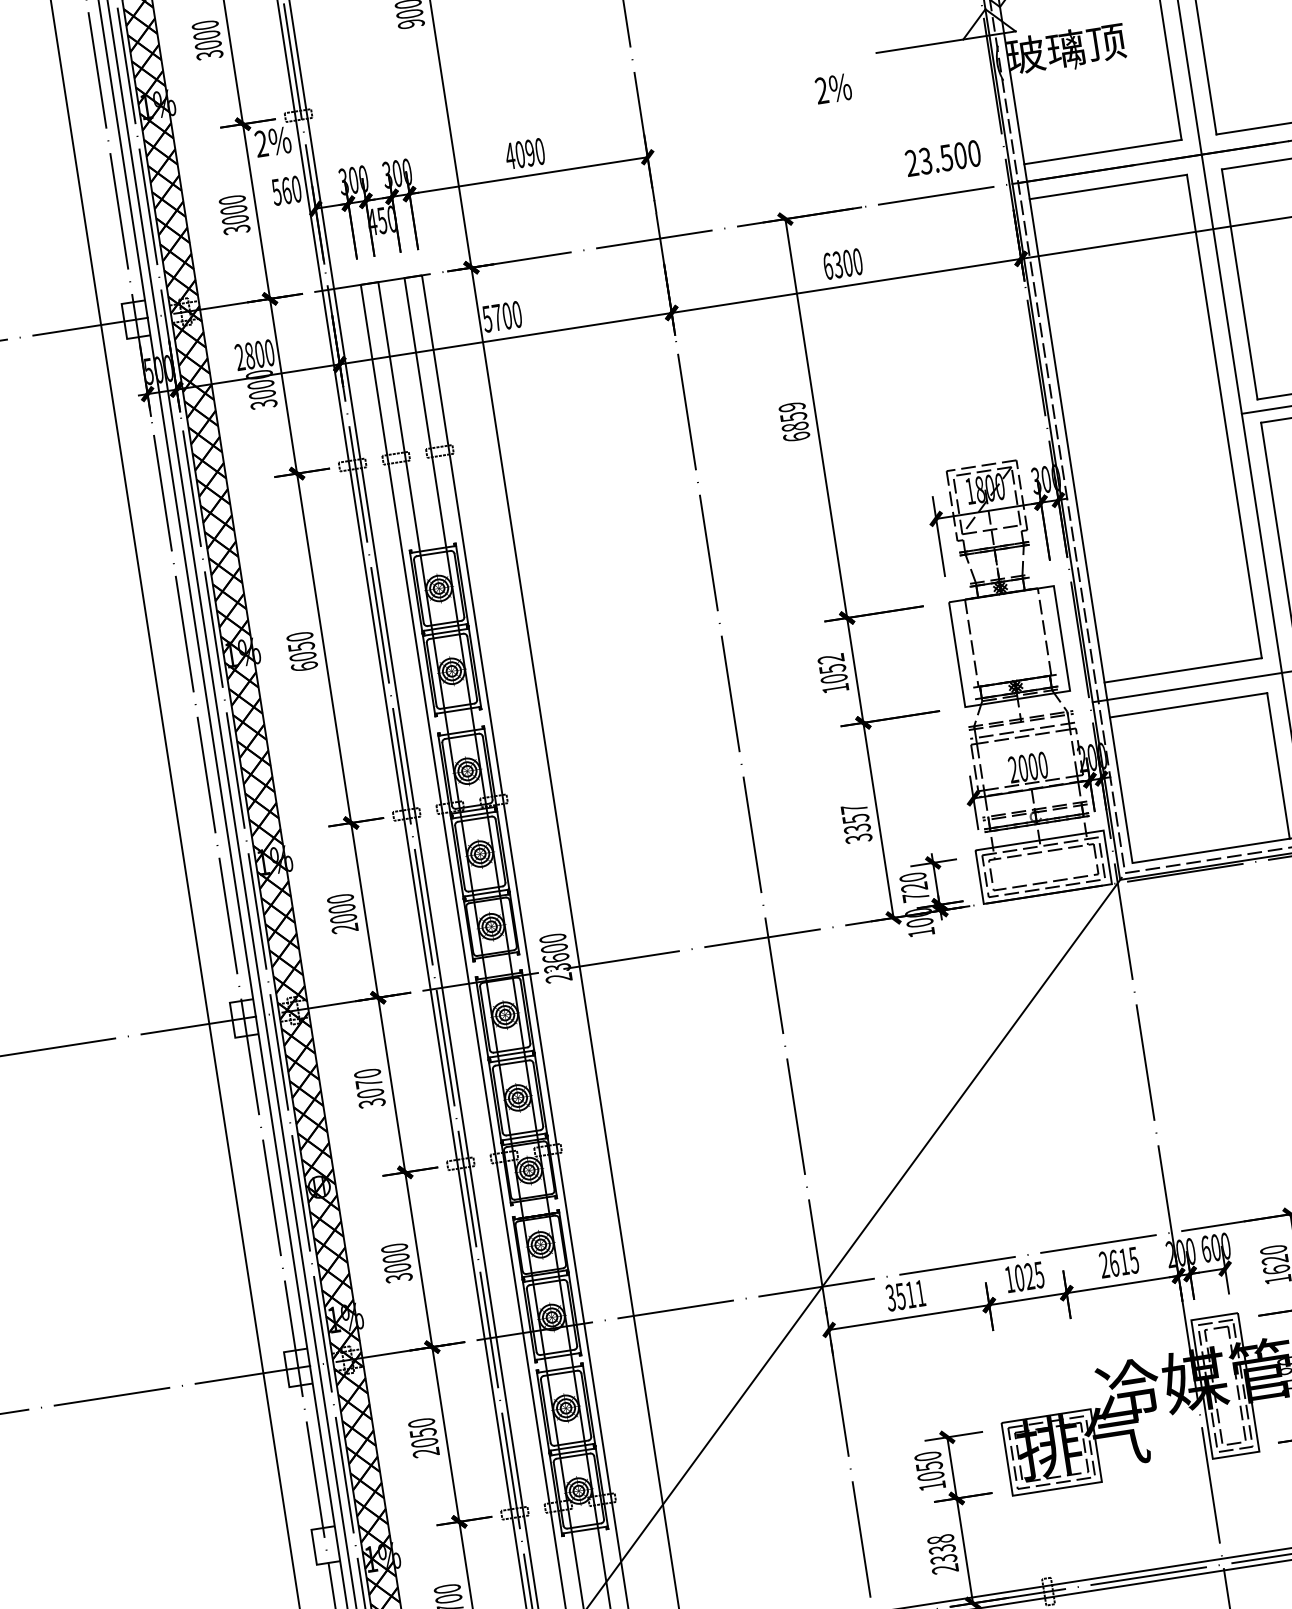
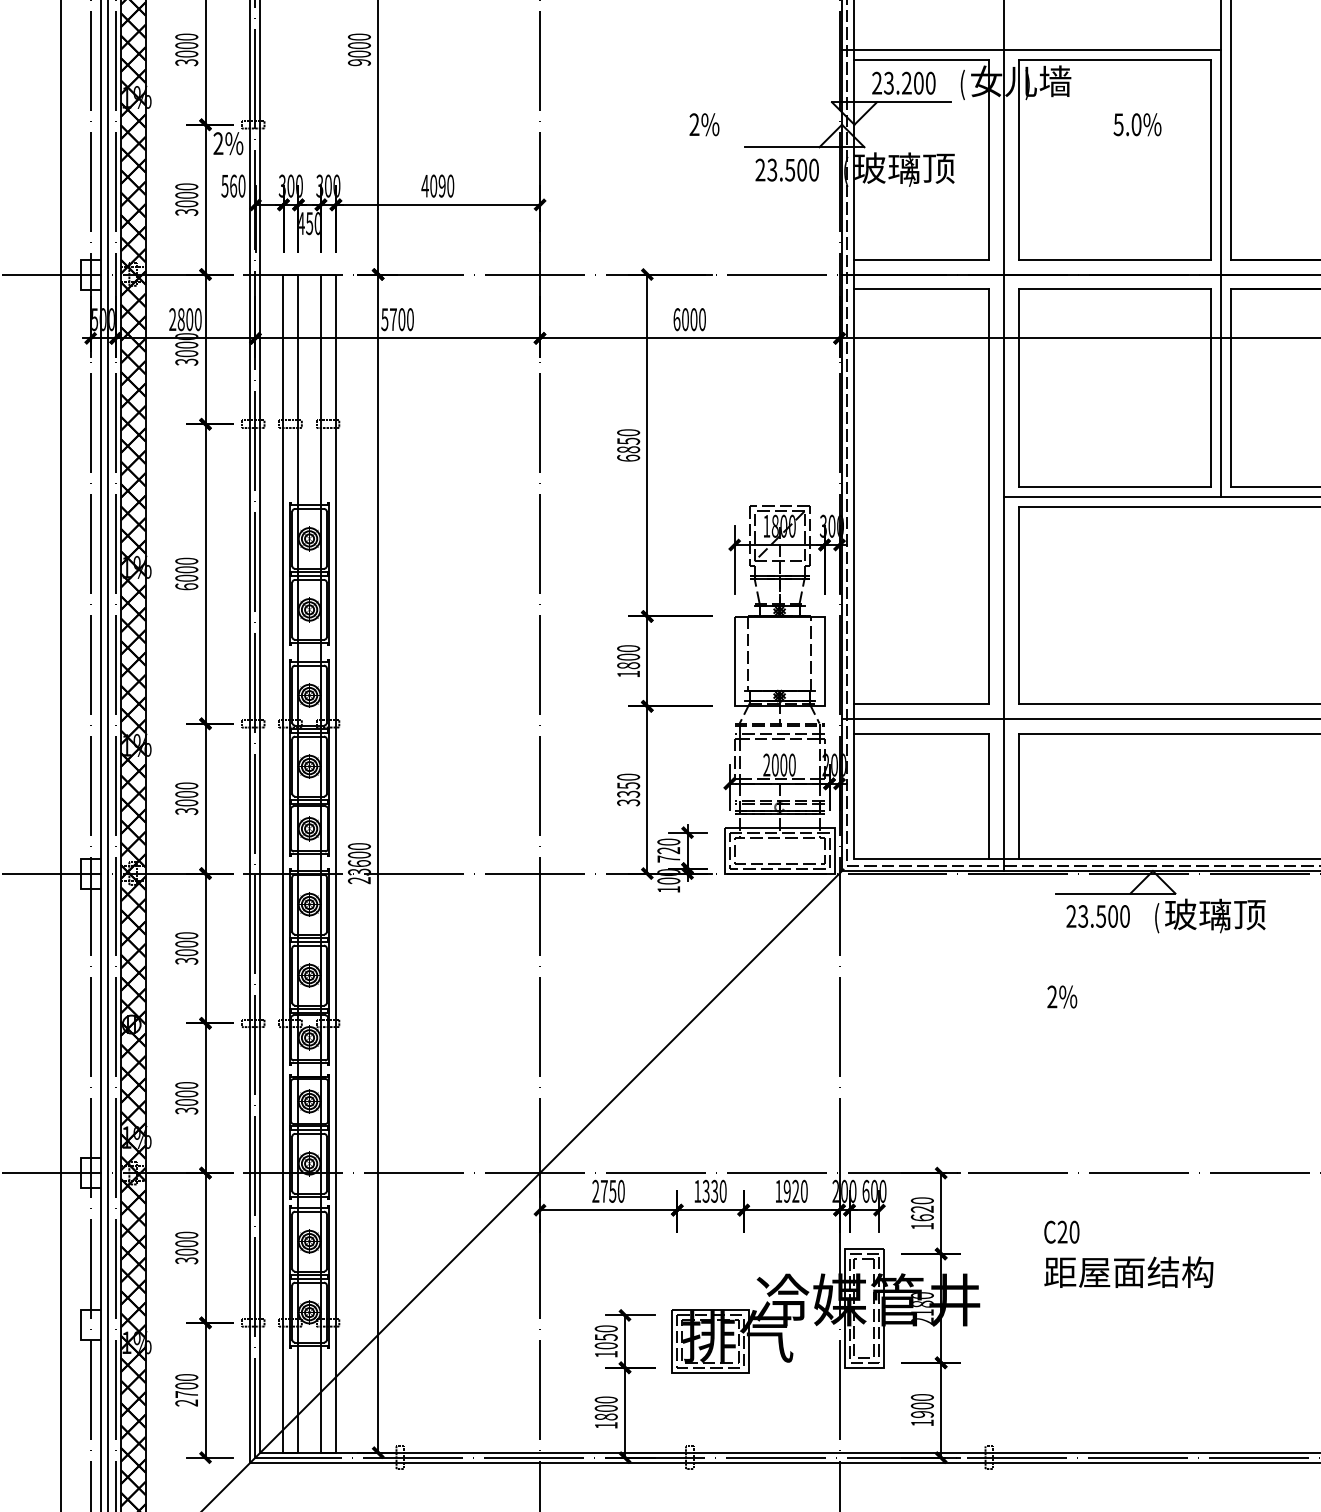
text: (833, 88) -> (704, 124), moved
text: (942, 157) -> (786, 169), moved
text: (836, 264) -> (684, 319), 6300 -> 6000
text: (791, 406) -> (628, 432), 6859 -> 6850
text: (301, 646) -> (186, 569), 6050 -> 6000
text: (832, 669) -> (628, 657), 1052 -> 1800
text: (854, 808) -> (628, 776), 3357 -> 3350
text: (344, 928) -> (186, 811), 2000 -> 3000
text: (368, 1082) -> (186, 943), 3070 -> 3000
text: (1118, 1261) -> (791, 1190), 2615 -> 1920
text: (1029, 1275) -> (714, 1190), 1025 -> 1330
text: (905, 1294) -> (608, 1190), 3511 -> 2750
text: (424, 1443) -> (186, 1252), 2050 -> 3000
text: (942, 1554) -> (605, 1412), 2338 -> 1800

